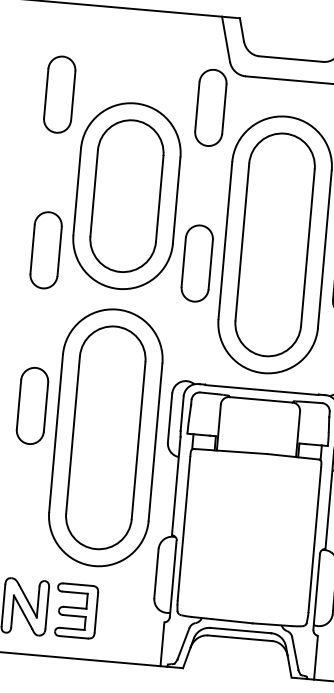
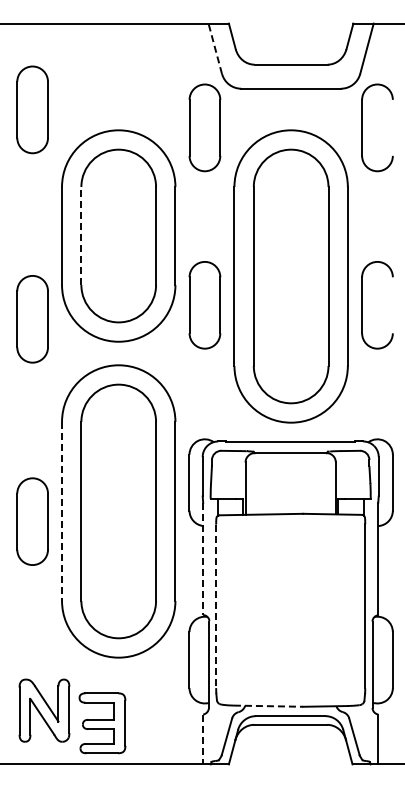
line: (226, 39) -> (215, 48), solid -> dashed
part: (59, 94) -> (32, 109), moved
line: (94, 192) -> (81, 235), solid -> dashed
part: (45, 250) -> (32, 319), moved
part: (32, 405) -> (32, 521), moved
line: (56, 433) -> (62, 511), solid -> dashed
line: (176, 486) -> (203, 559), solid -> dashed
line: (184, 528) -> (216, 606), solid -> dashed
part: (76, 611) -> (102, 723), moved
line: (222, 620) -> (268, 706), solid -> dashed
line: (162, 644) -> (203, 739), solid -> dashed

